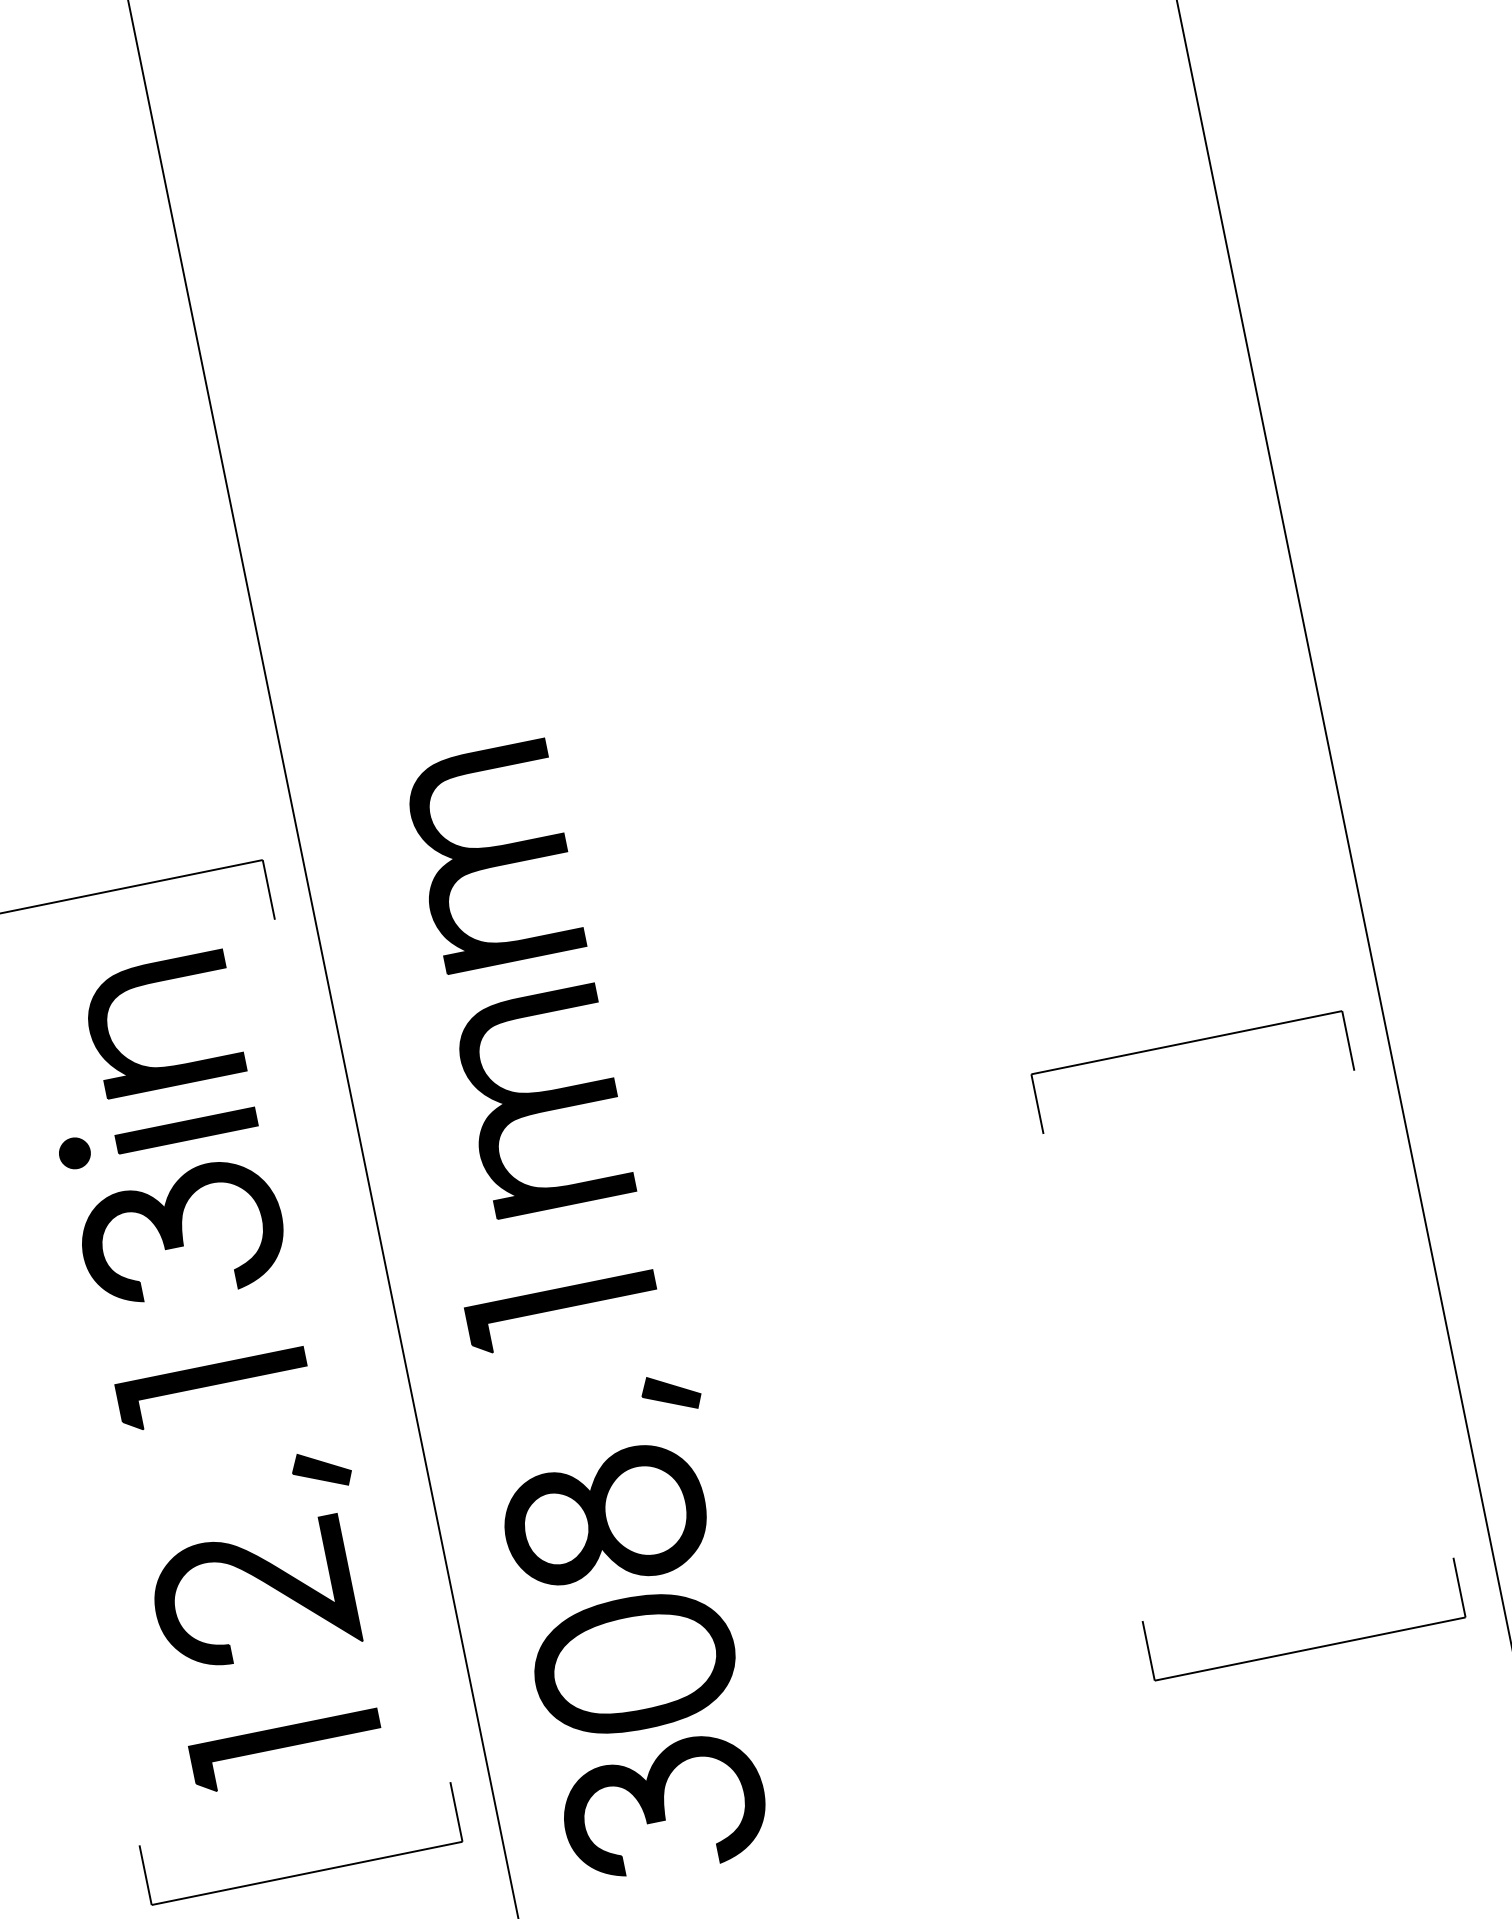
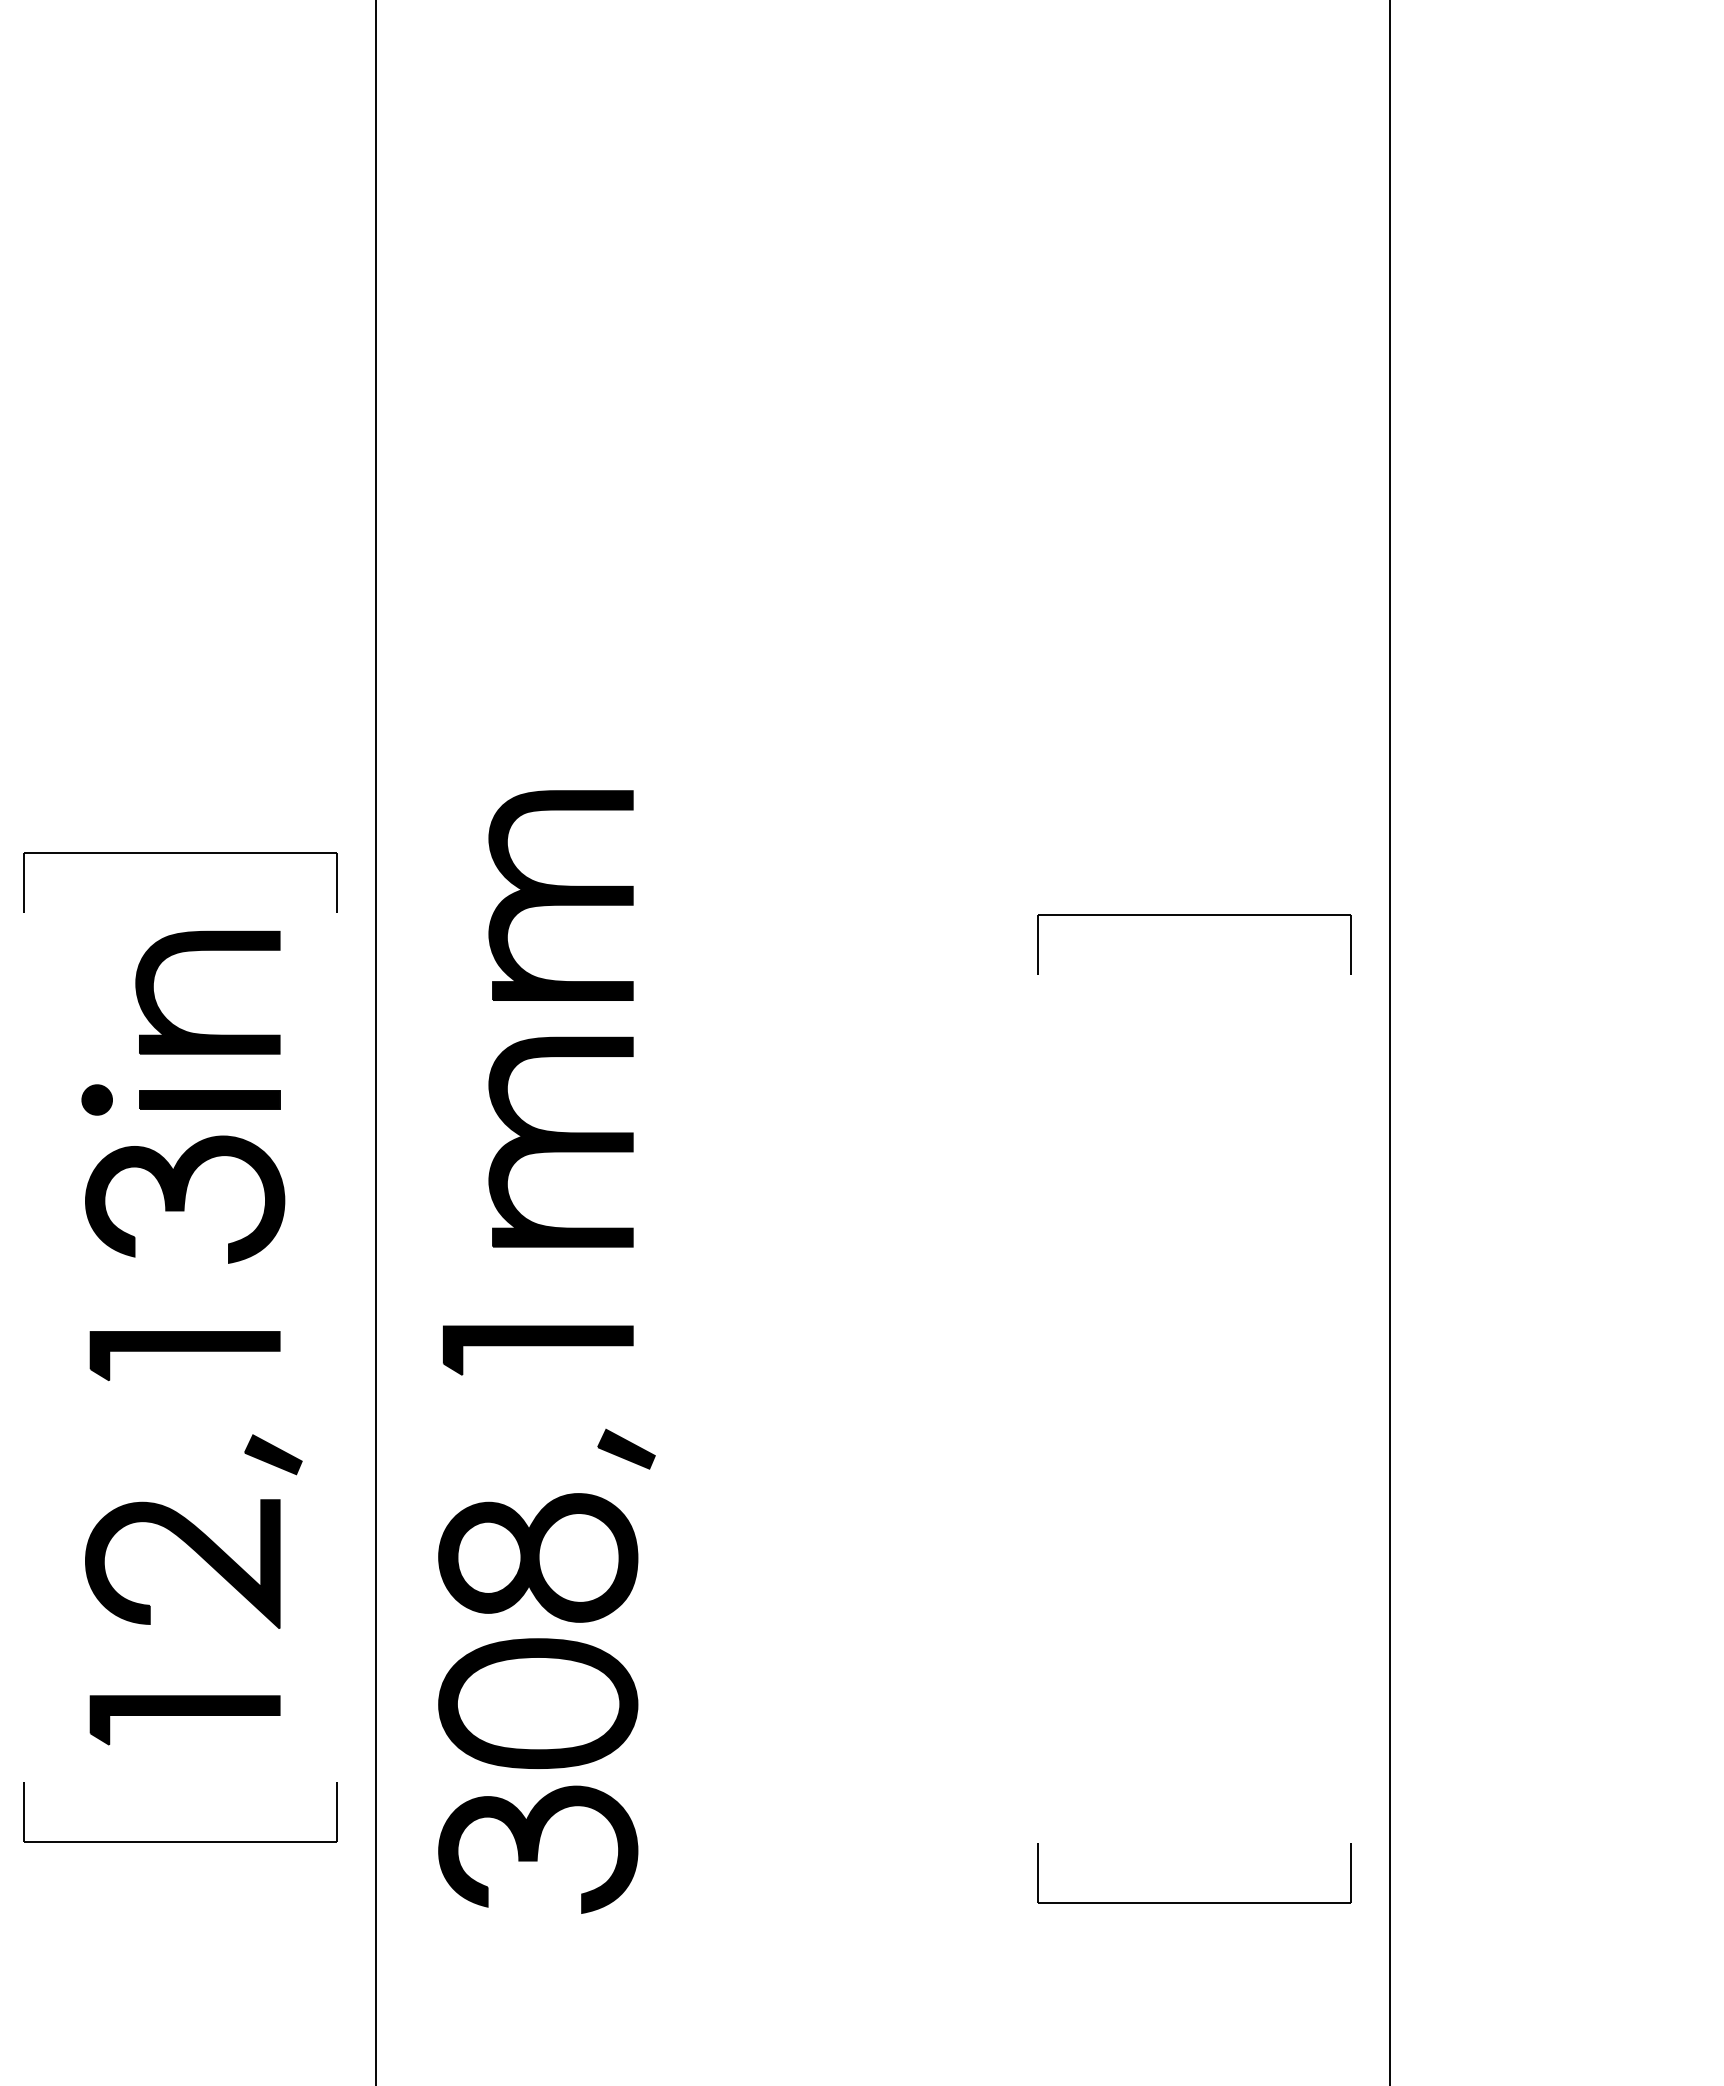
part: (1187, 1043) -> (1194, 915), moved
part: (1310, 1648) -> (1194, 1902), moved

